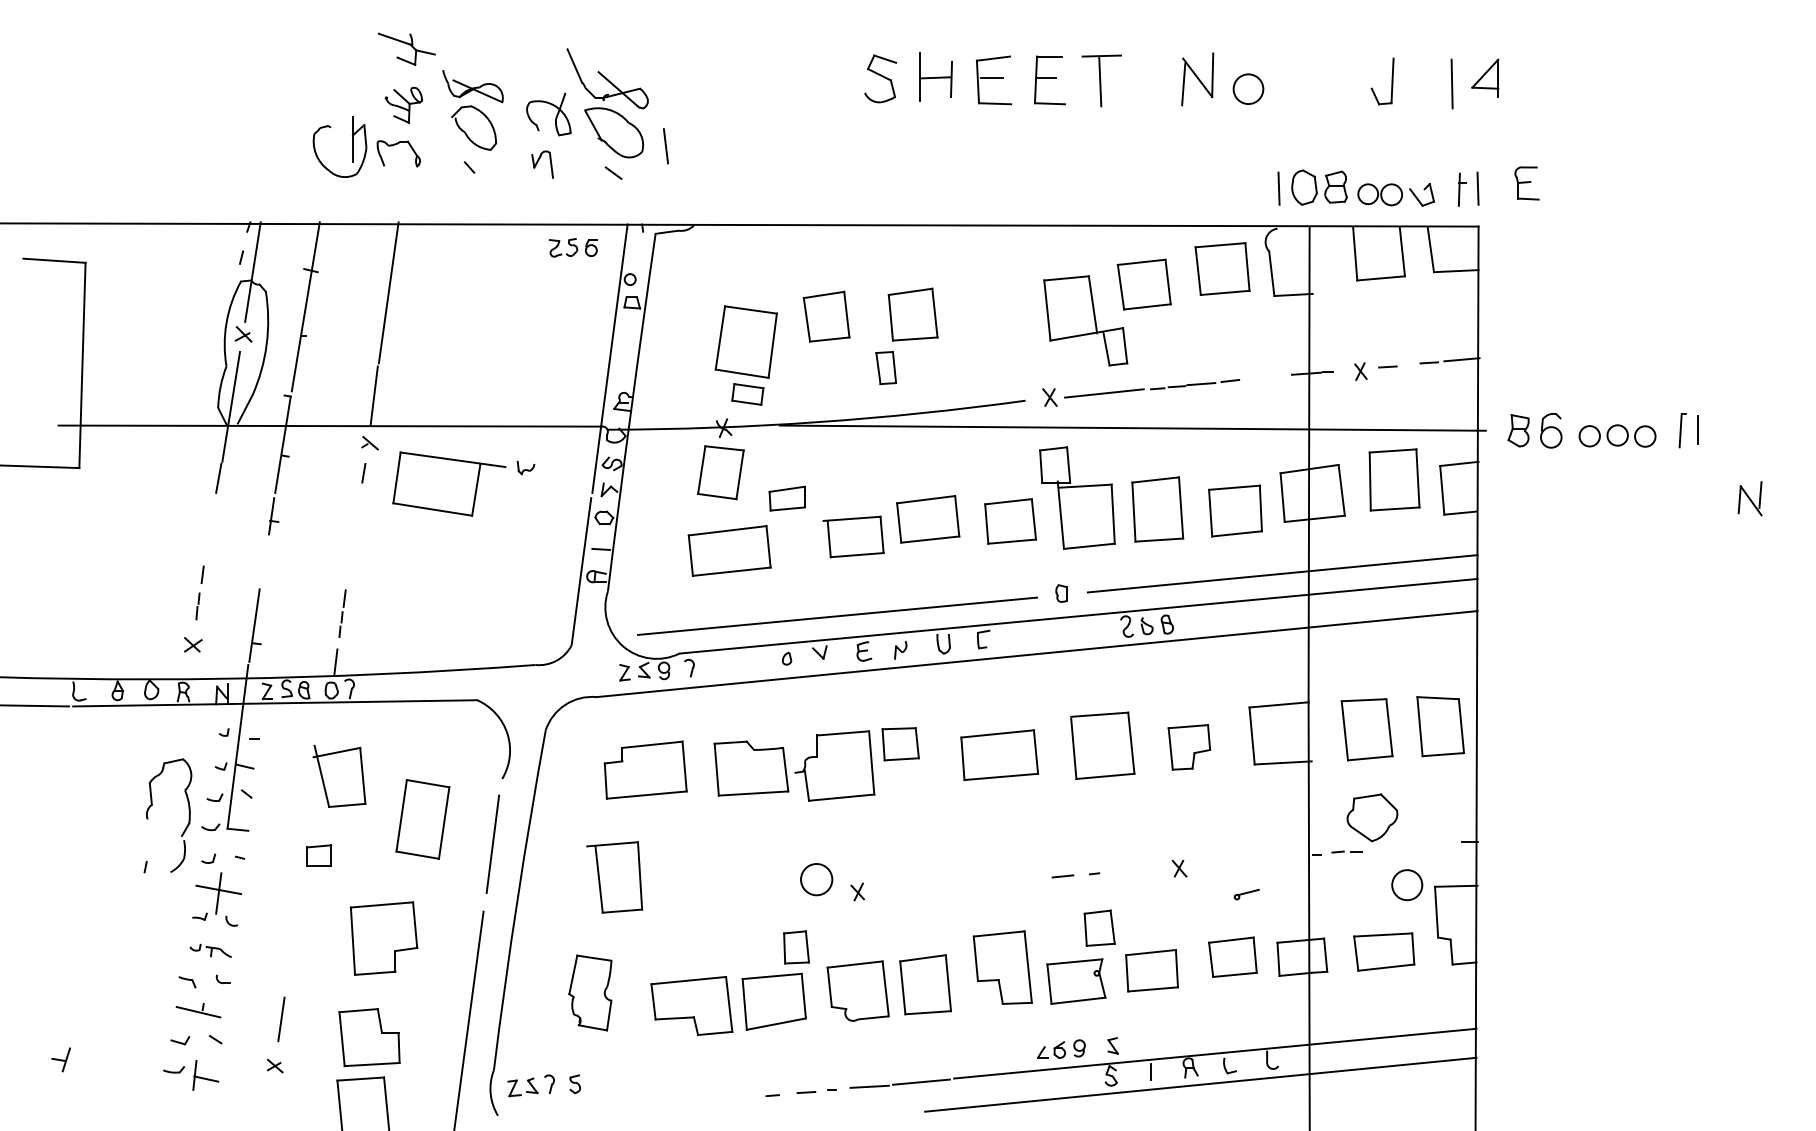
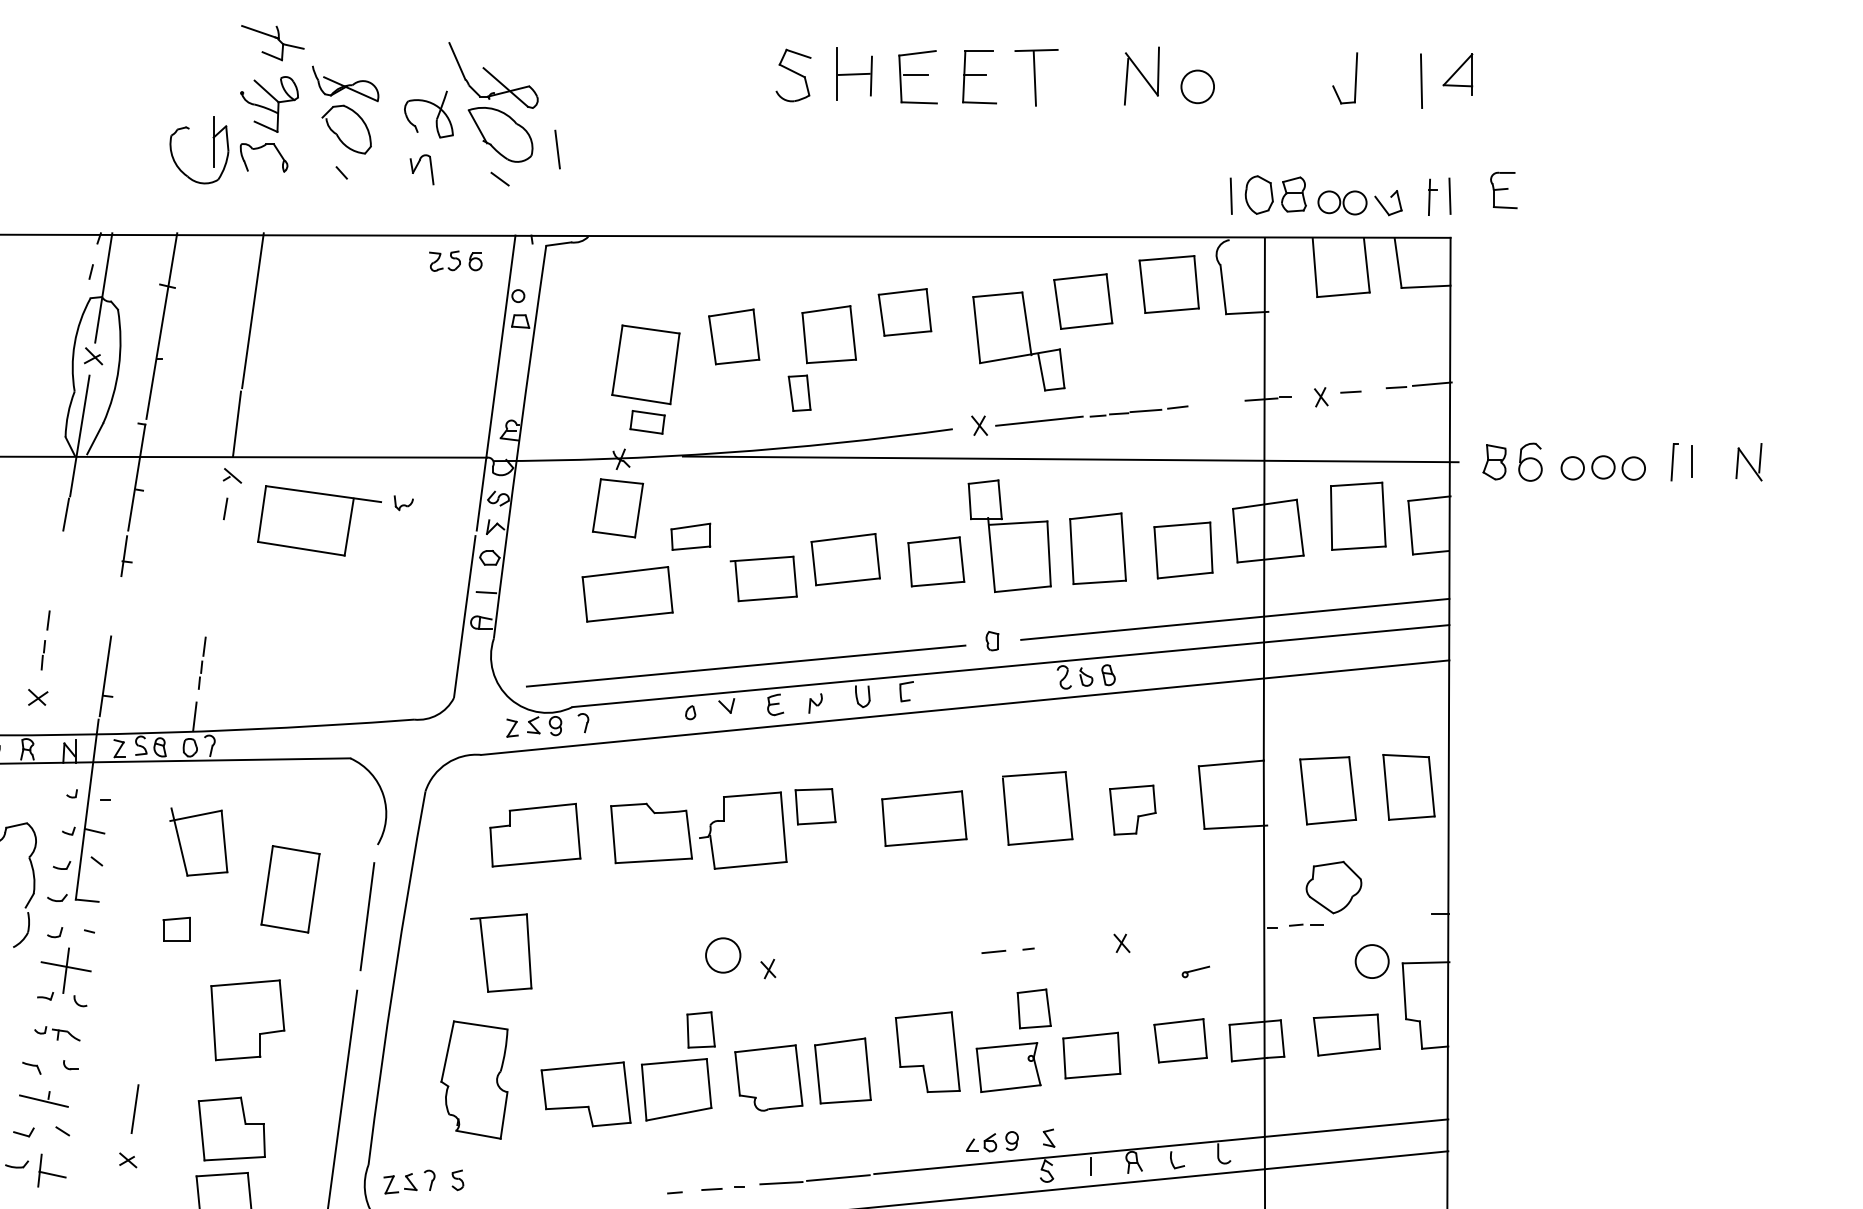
part: (403, 105) -> (269, 104), size x1.43
part: (981, 294) -> (904, 312), added
part: (1749, 498) -> (1748, 461), moved
part: (590, 992) -> (474, 1079), size x1.43

